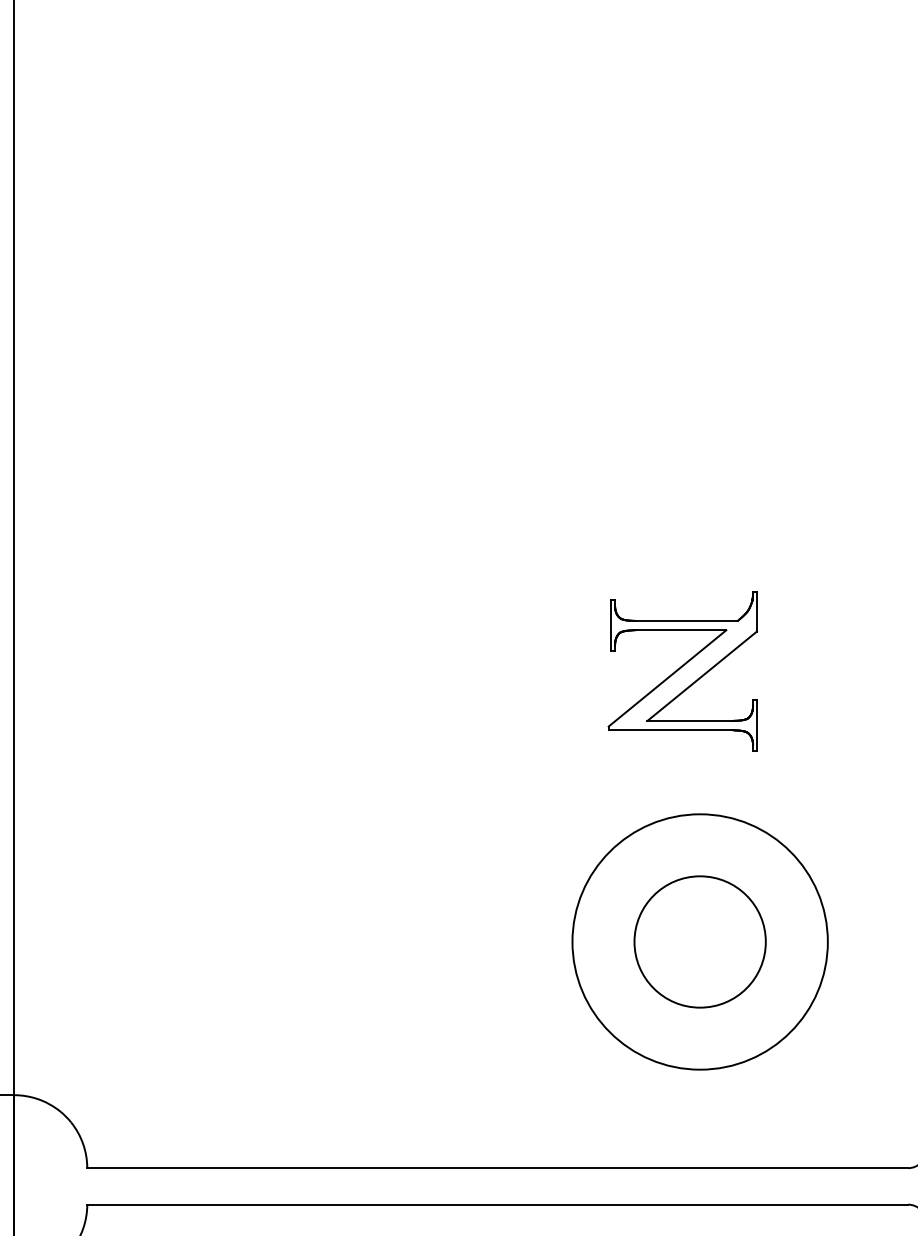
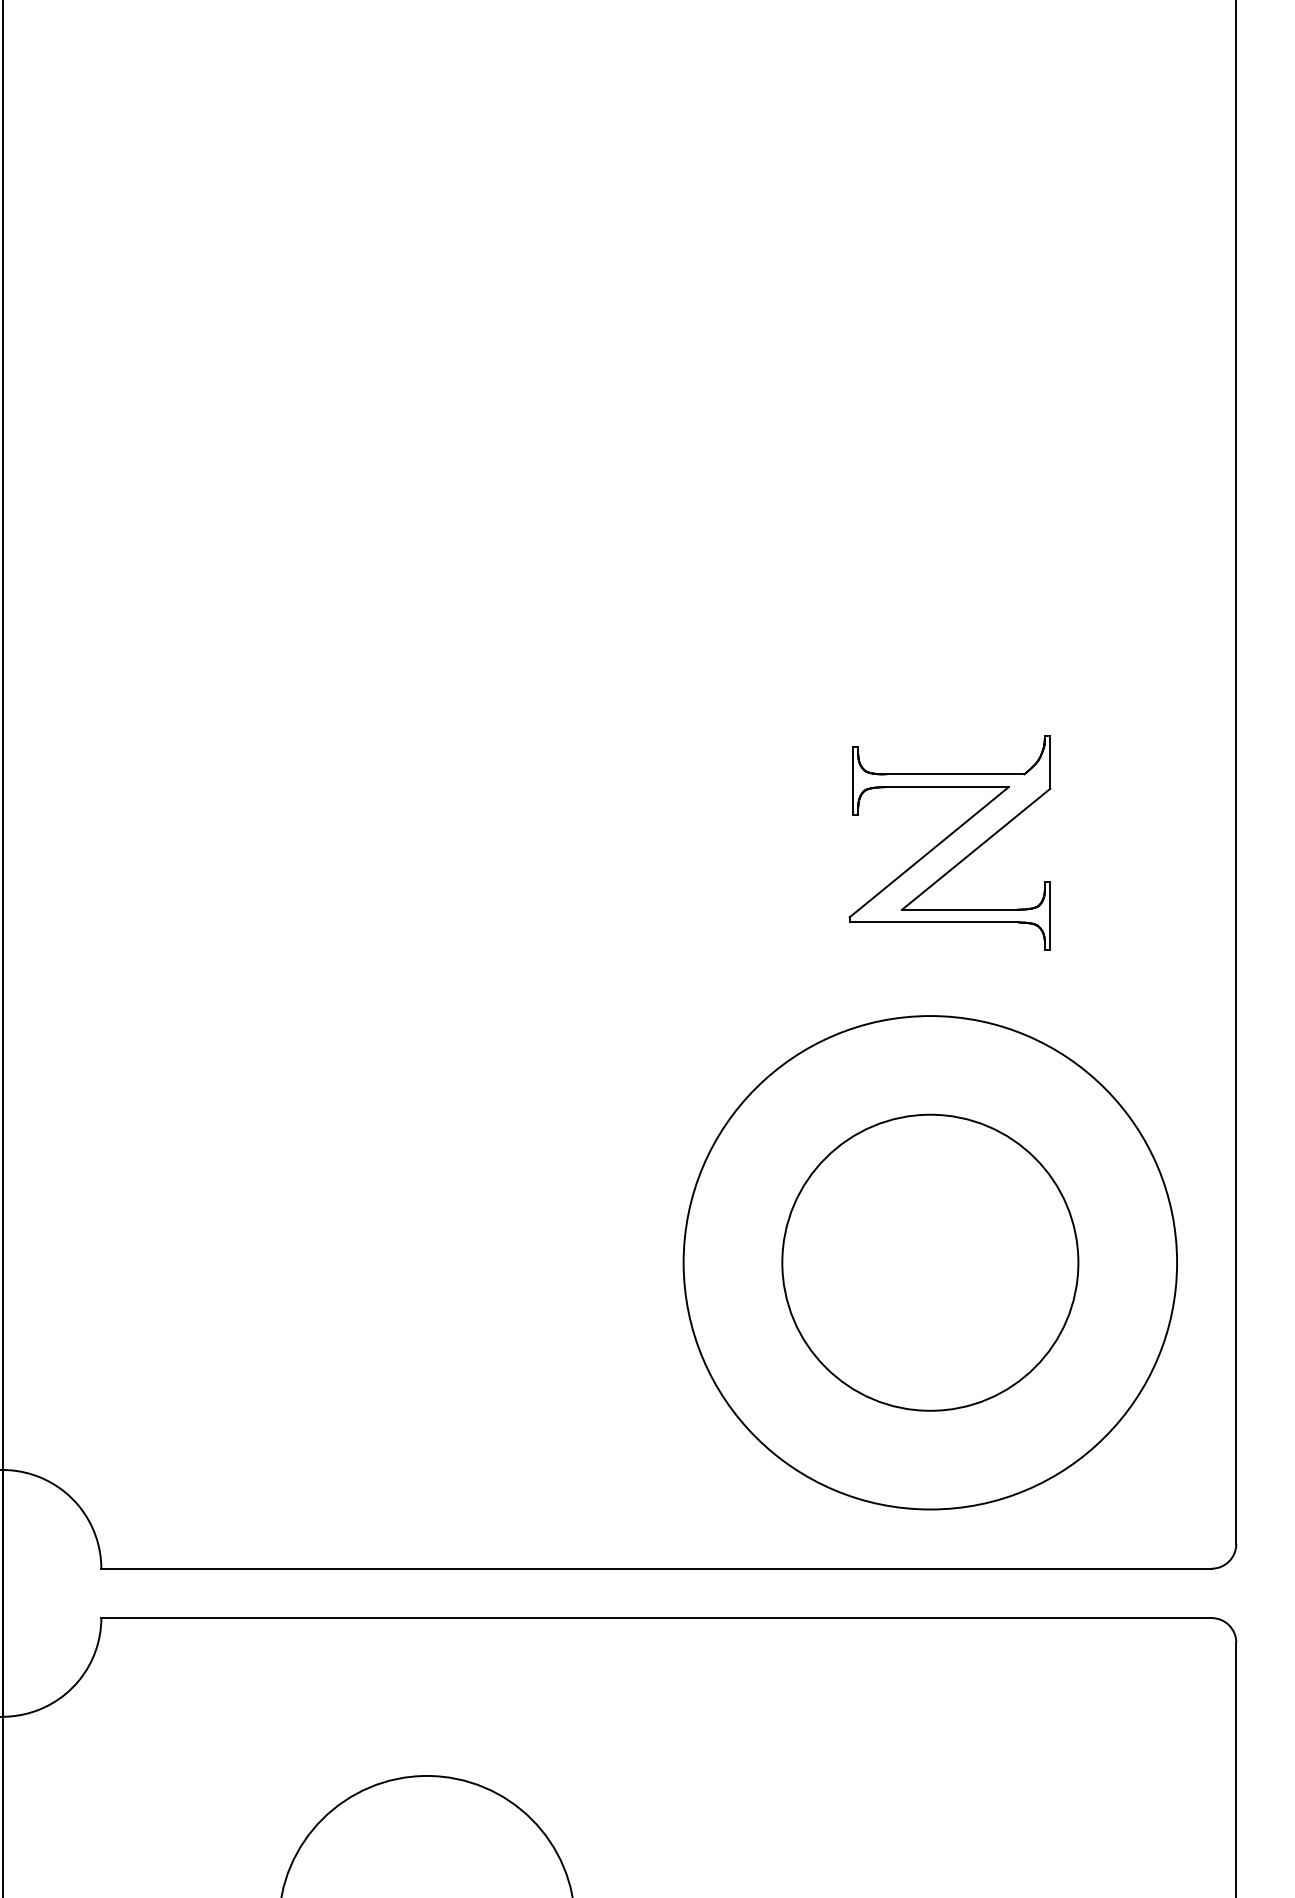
part: (682, 671) -> (949, 842), moved
circle: (700, 941) -> (930, 1262), size x1.43
circle: (700, 941) -> (930, 1262), size x1.67

